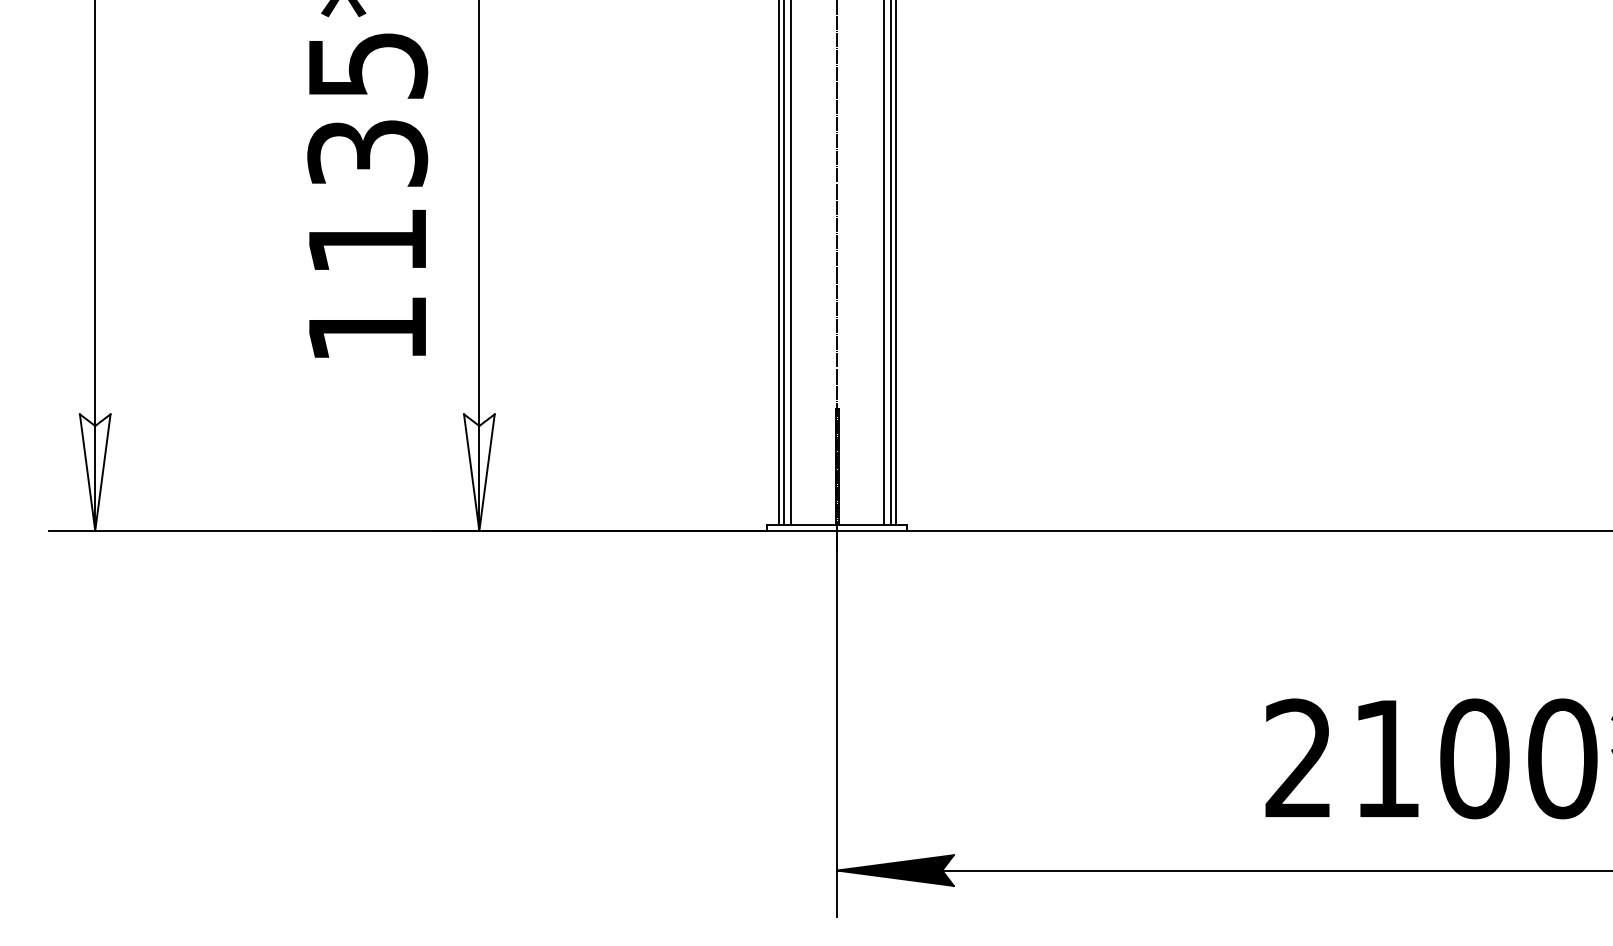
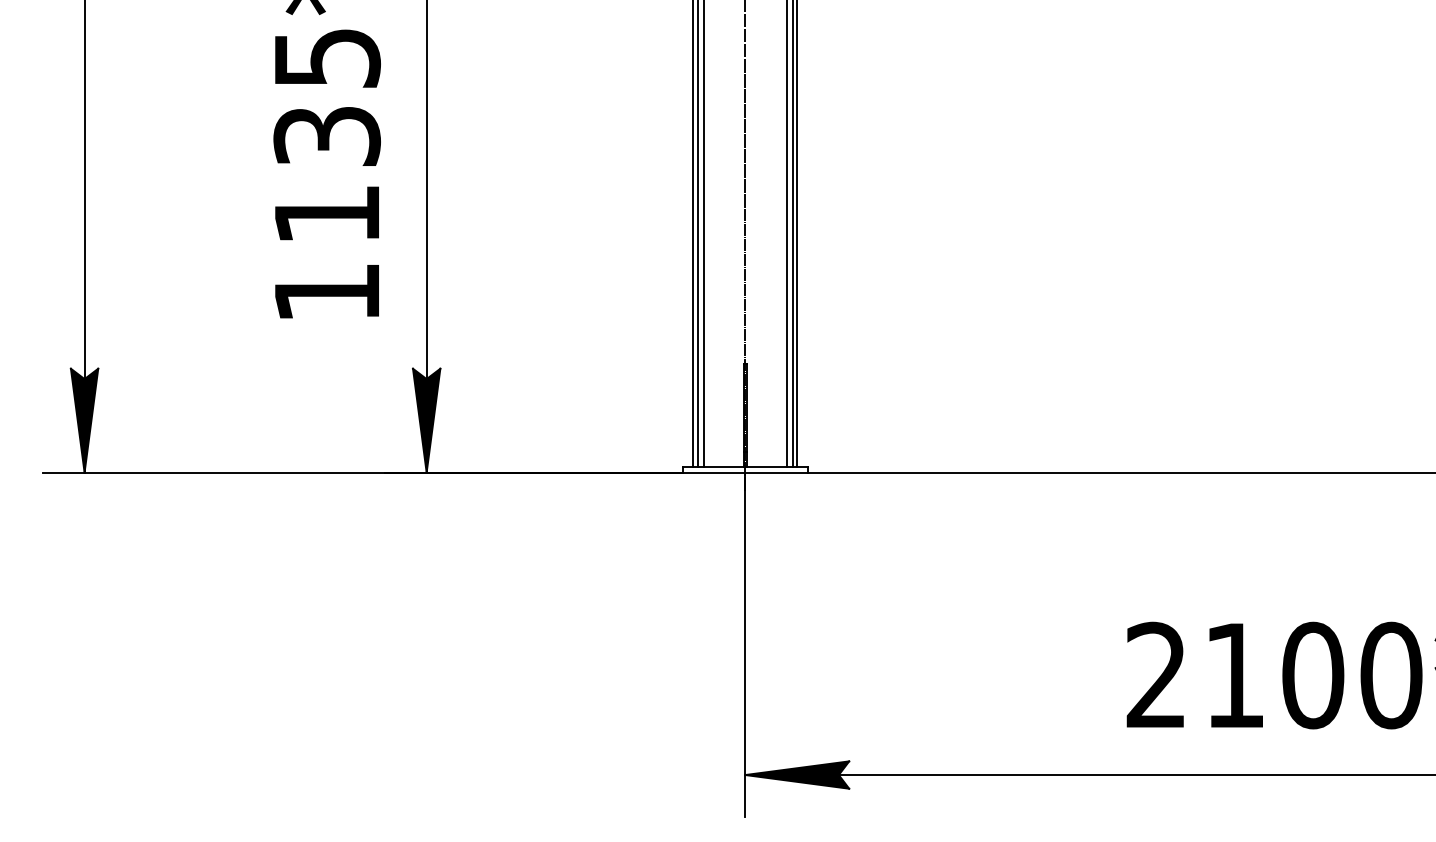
fill: (95, 472) -> (84, 420), added
fill: (479, 472) -> (426, 420), added

